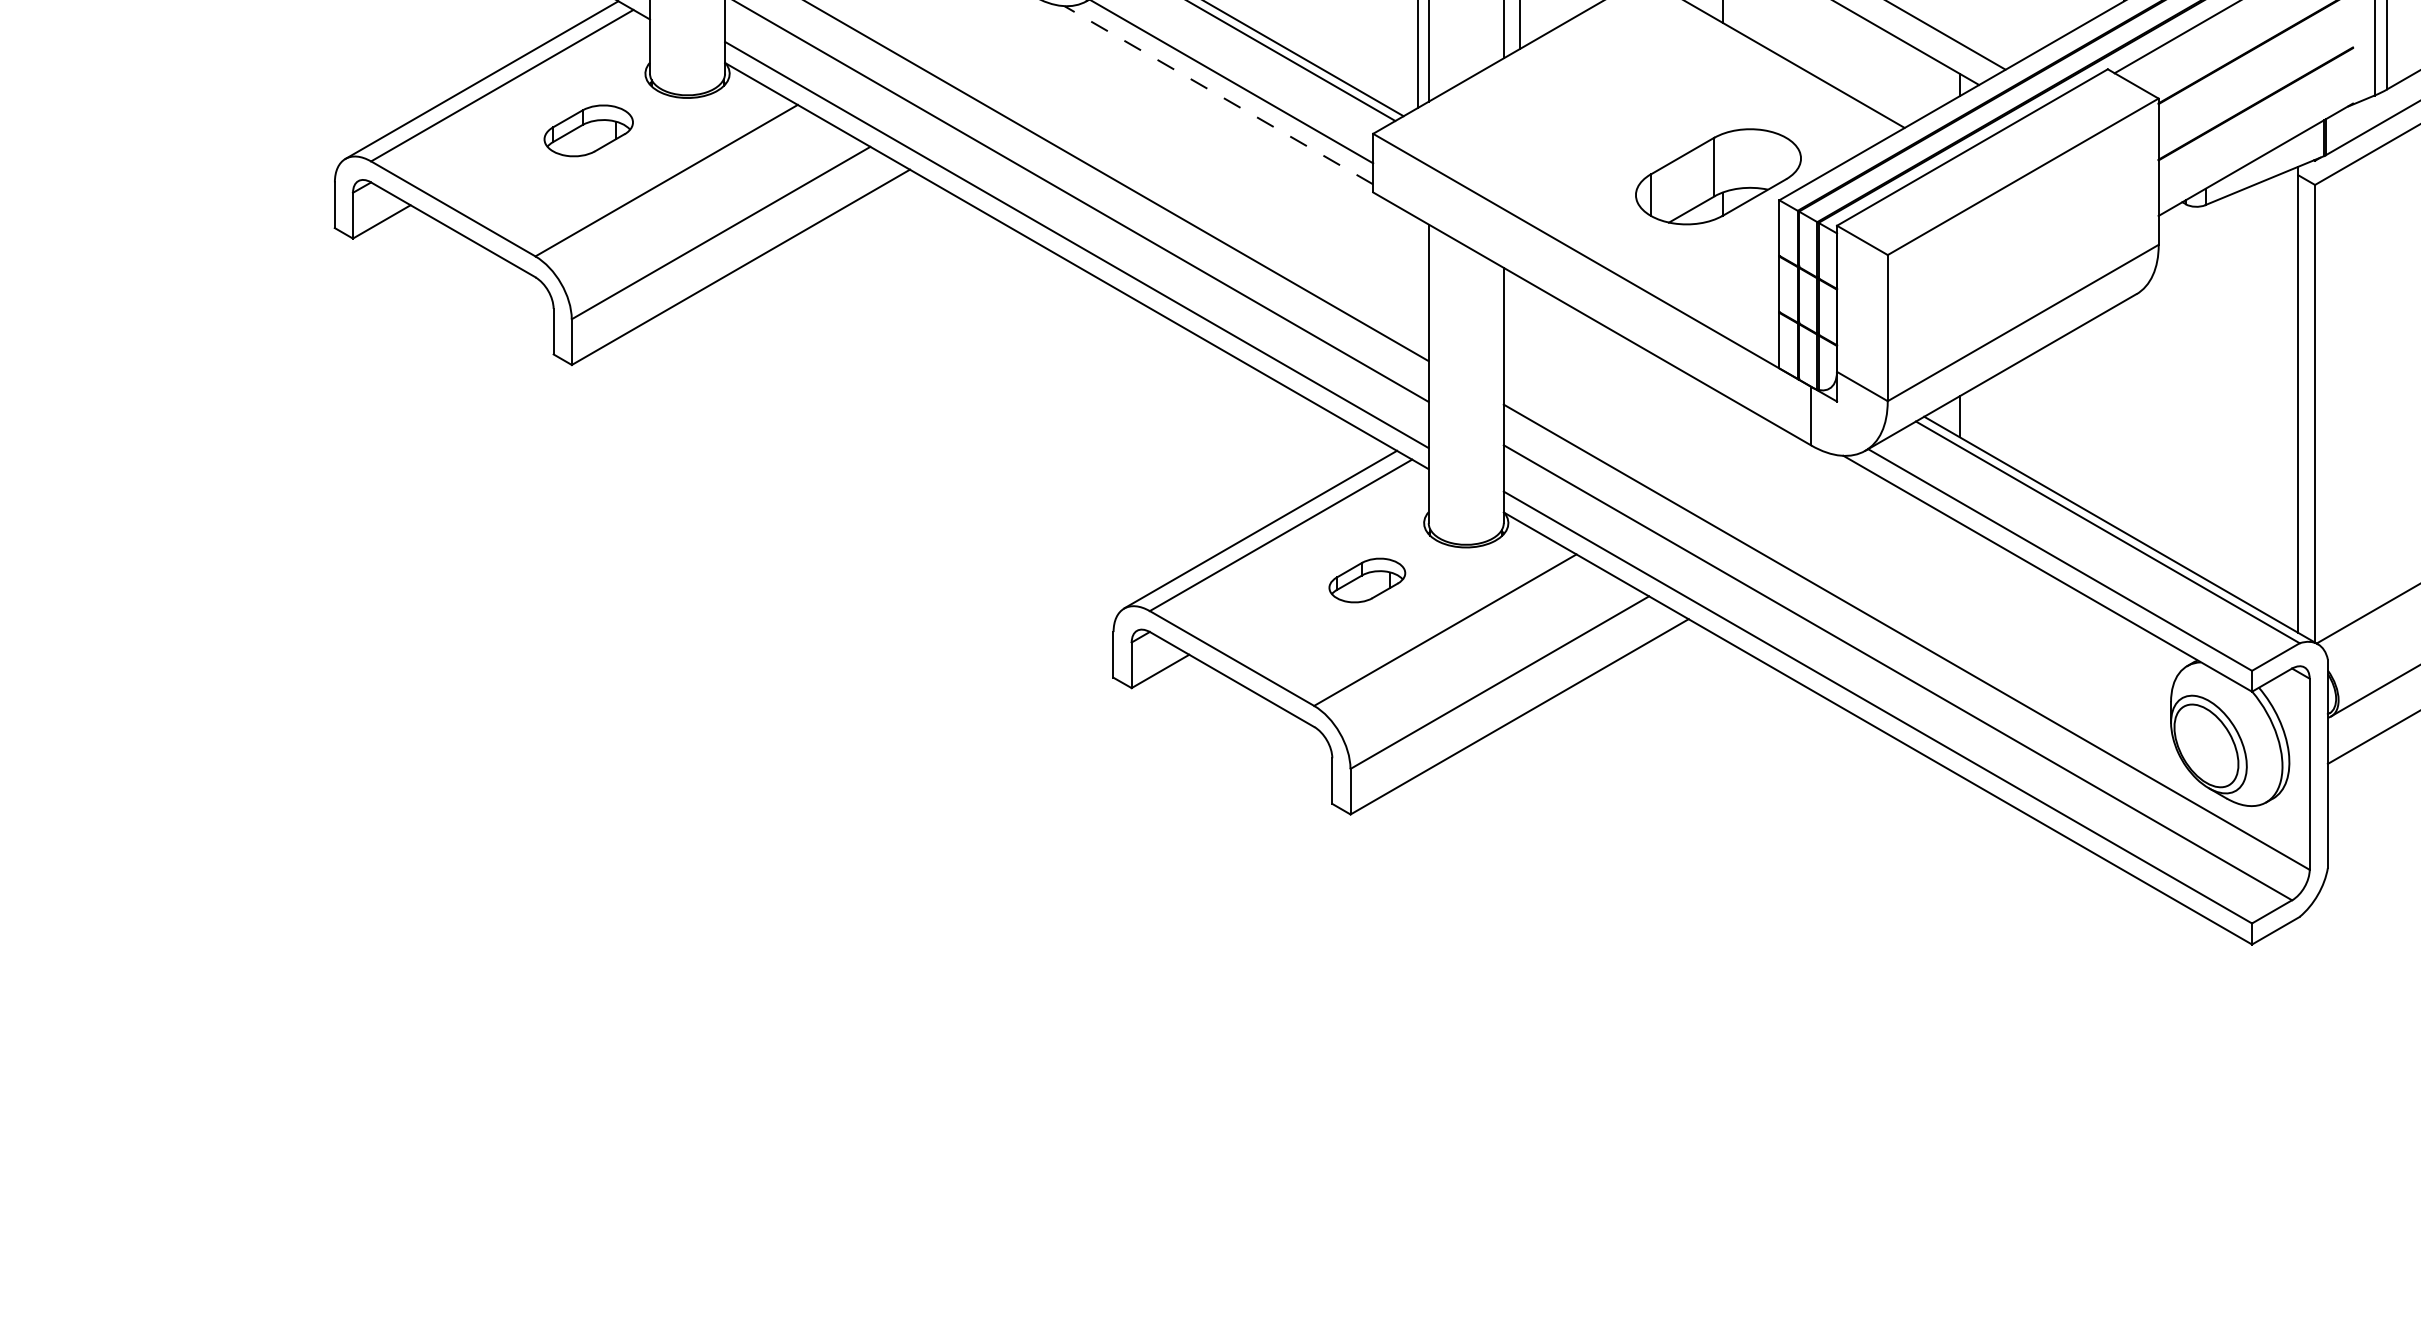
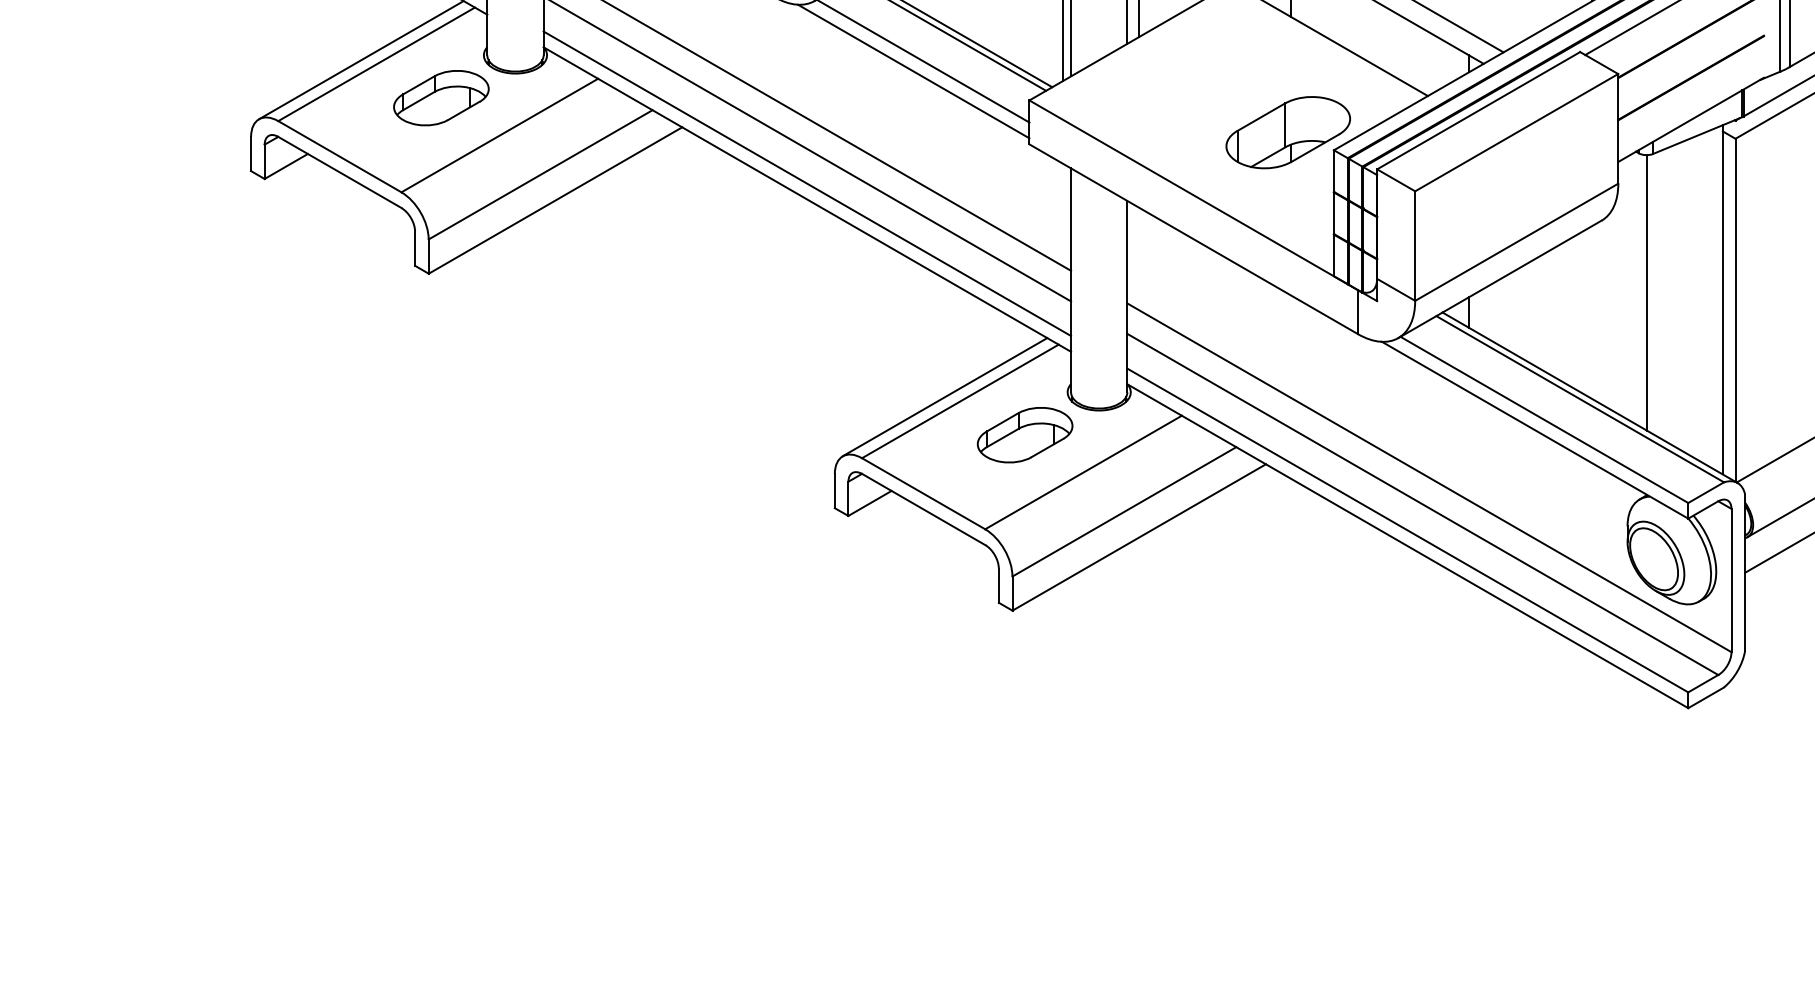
line: (1218, 95) -> (913, 71), dashed -> solid
part: (588, 131) -> (441, 98), size x1.43
line: (2196, 390) -> (1646, 292), added
part: (1366, 580) -> (1024, 435), size x1.67

